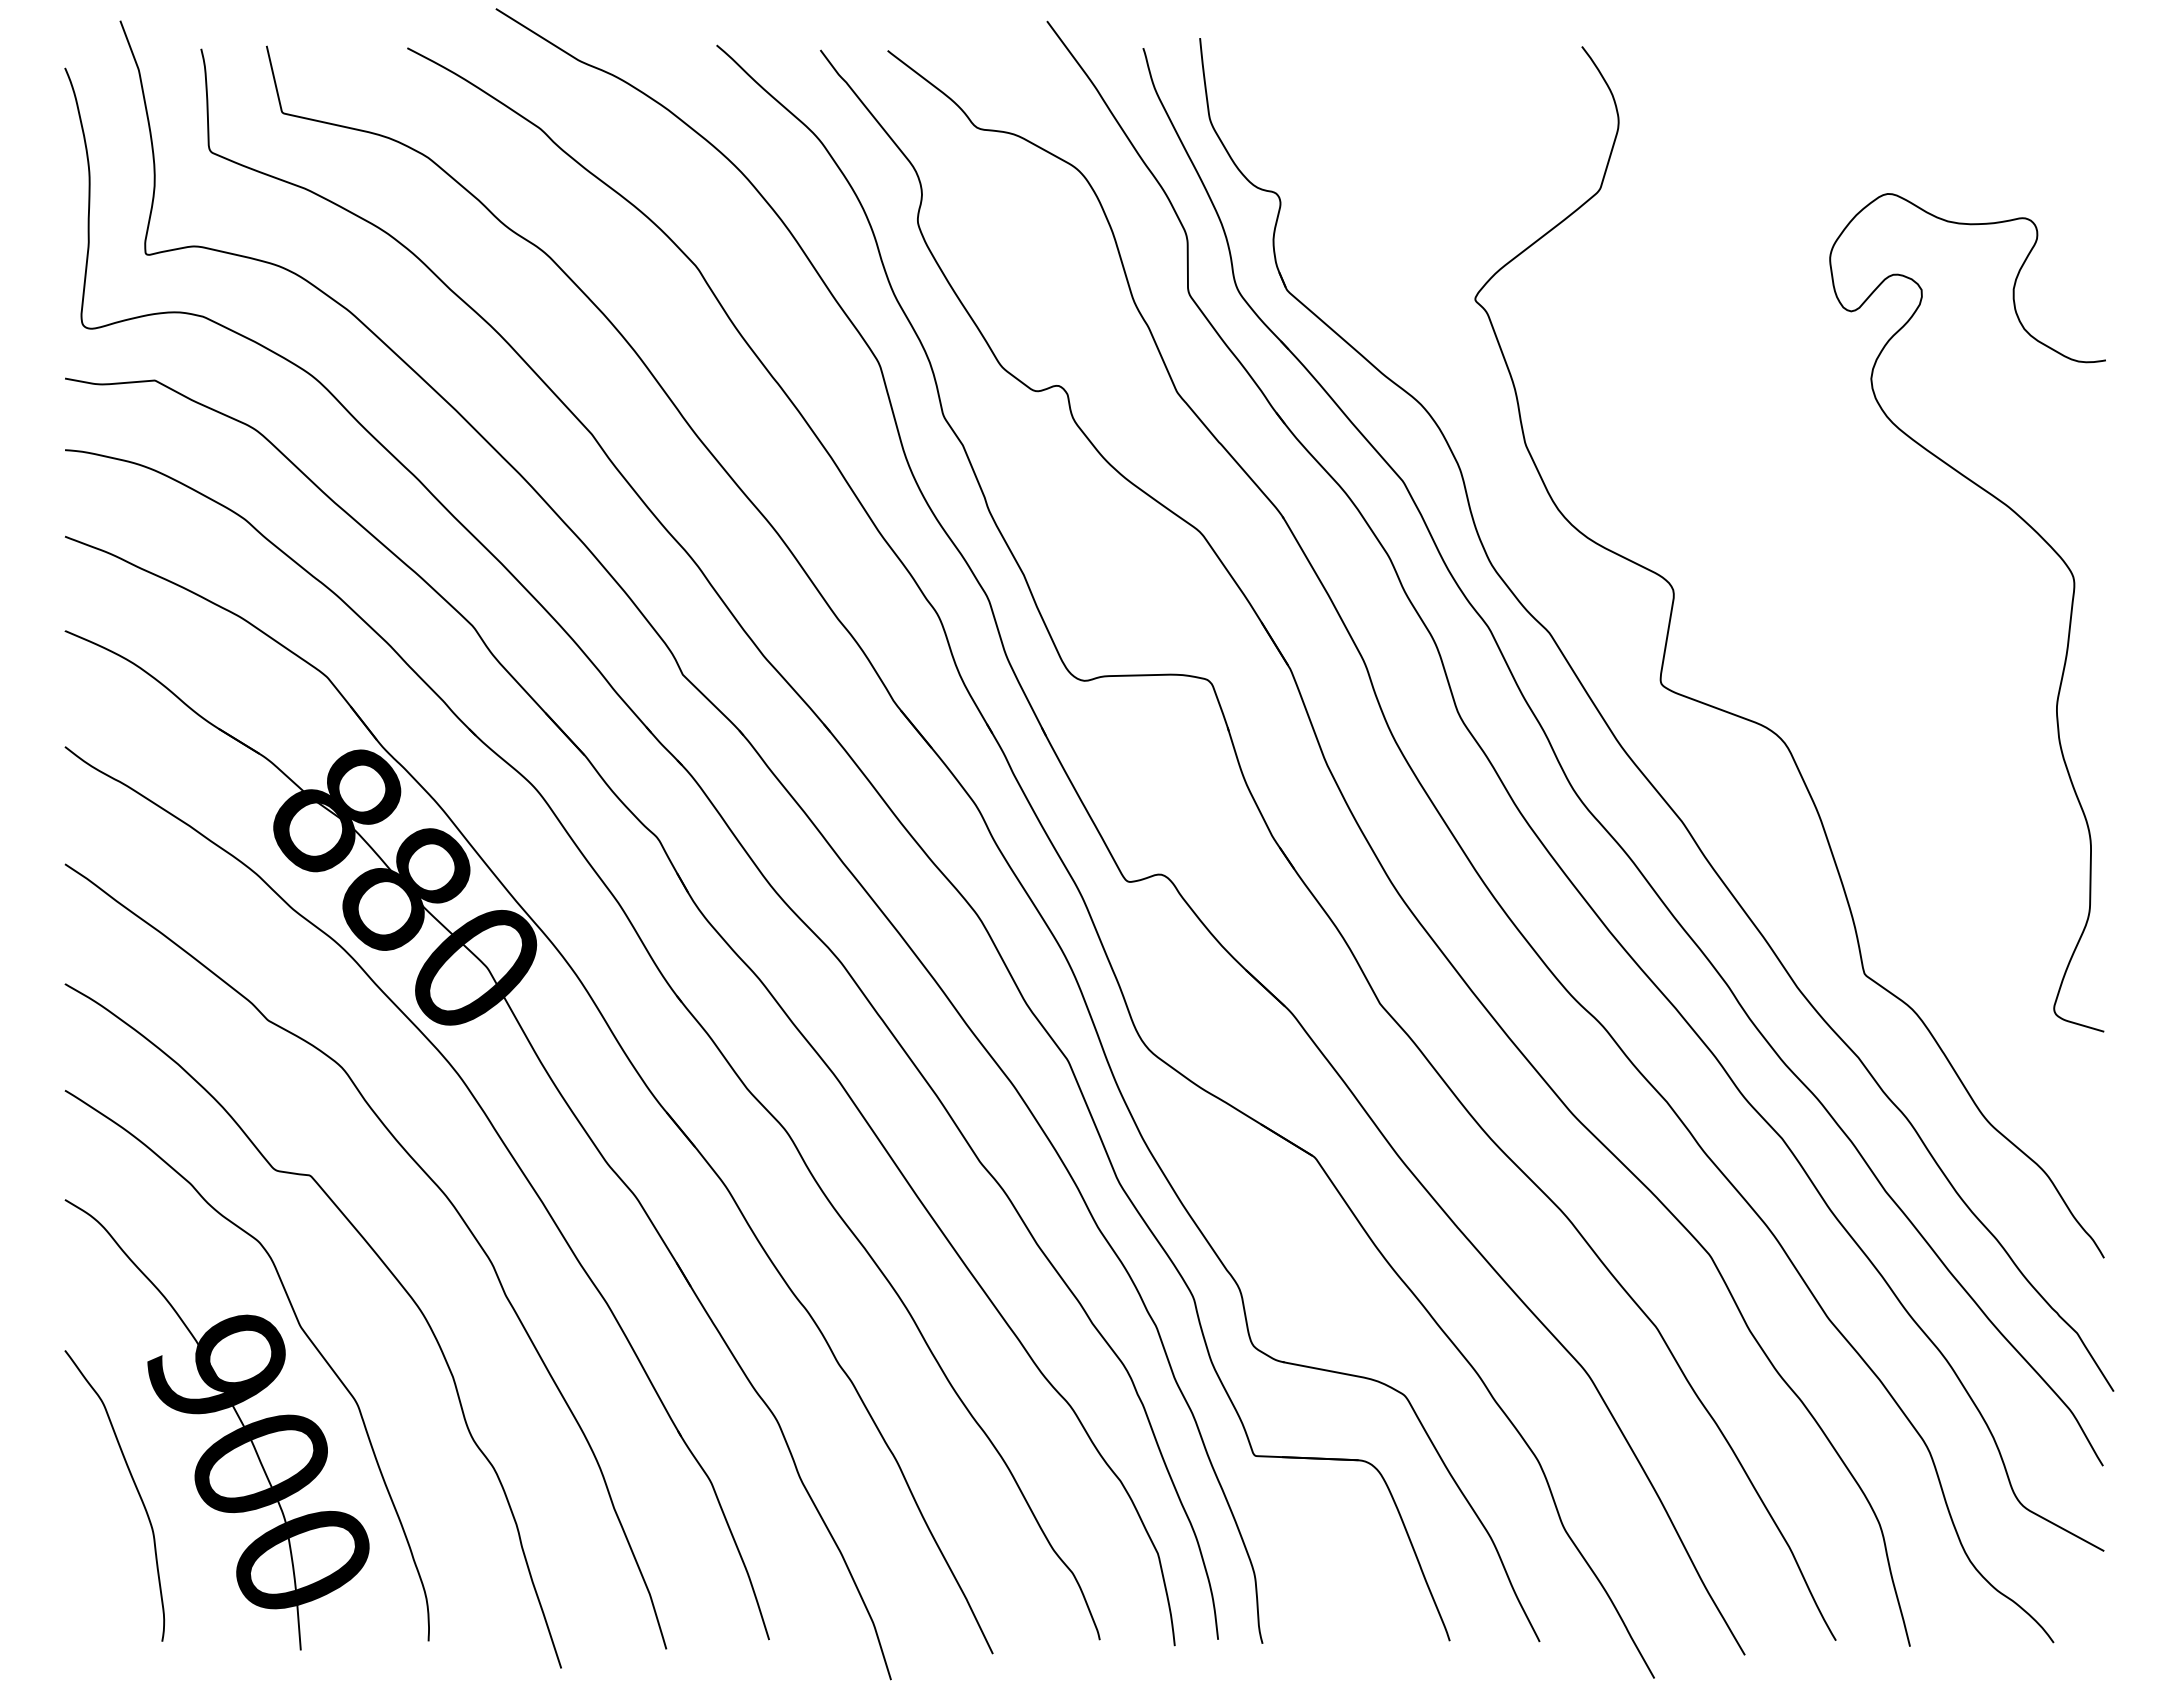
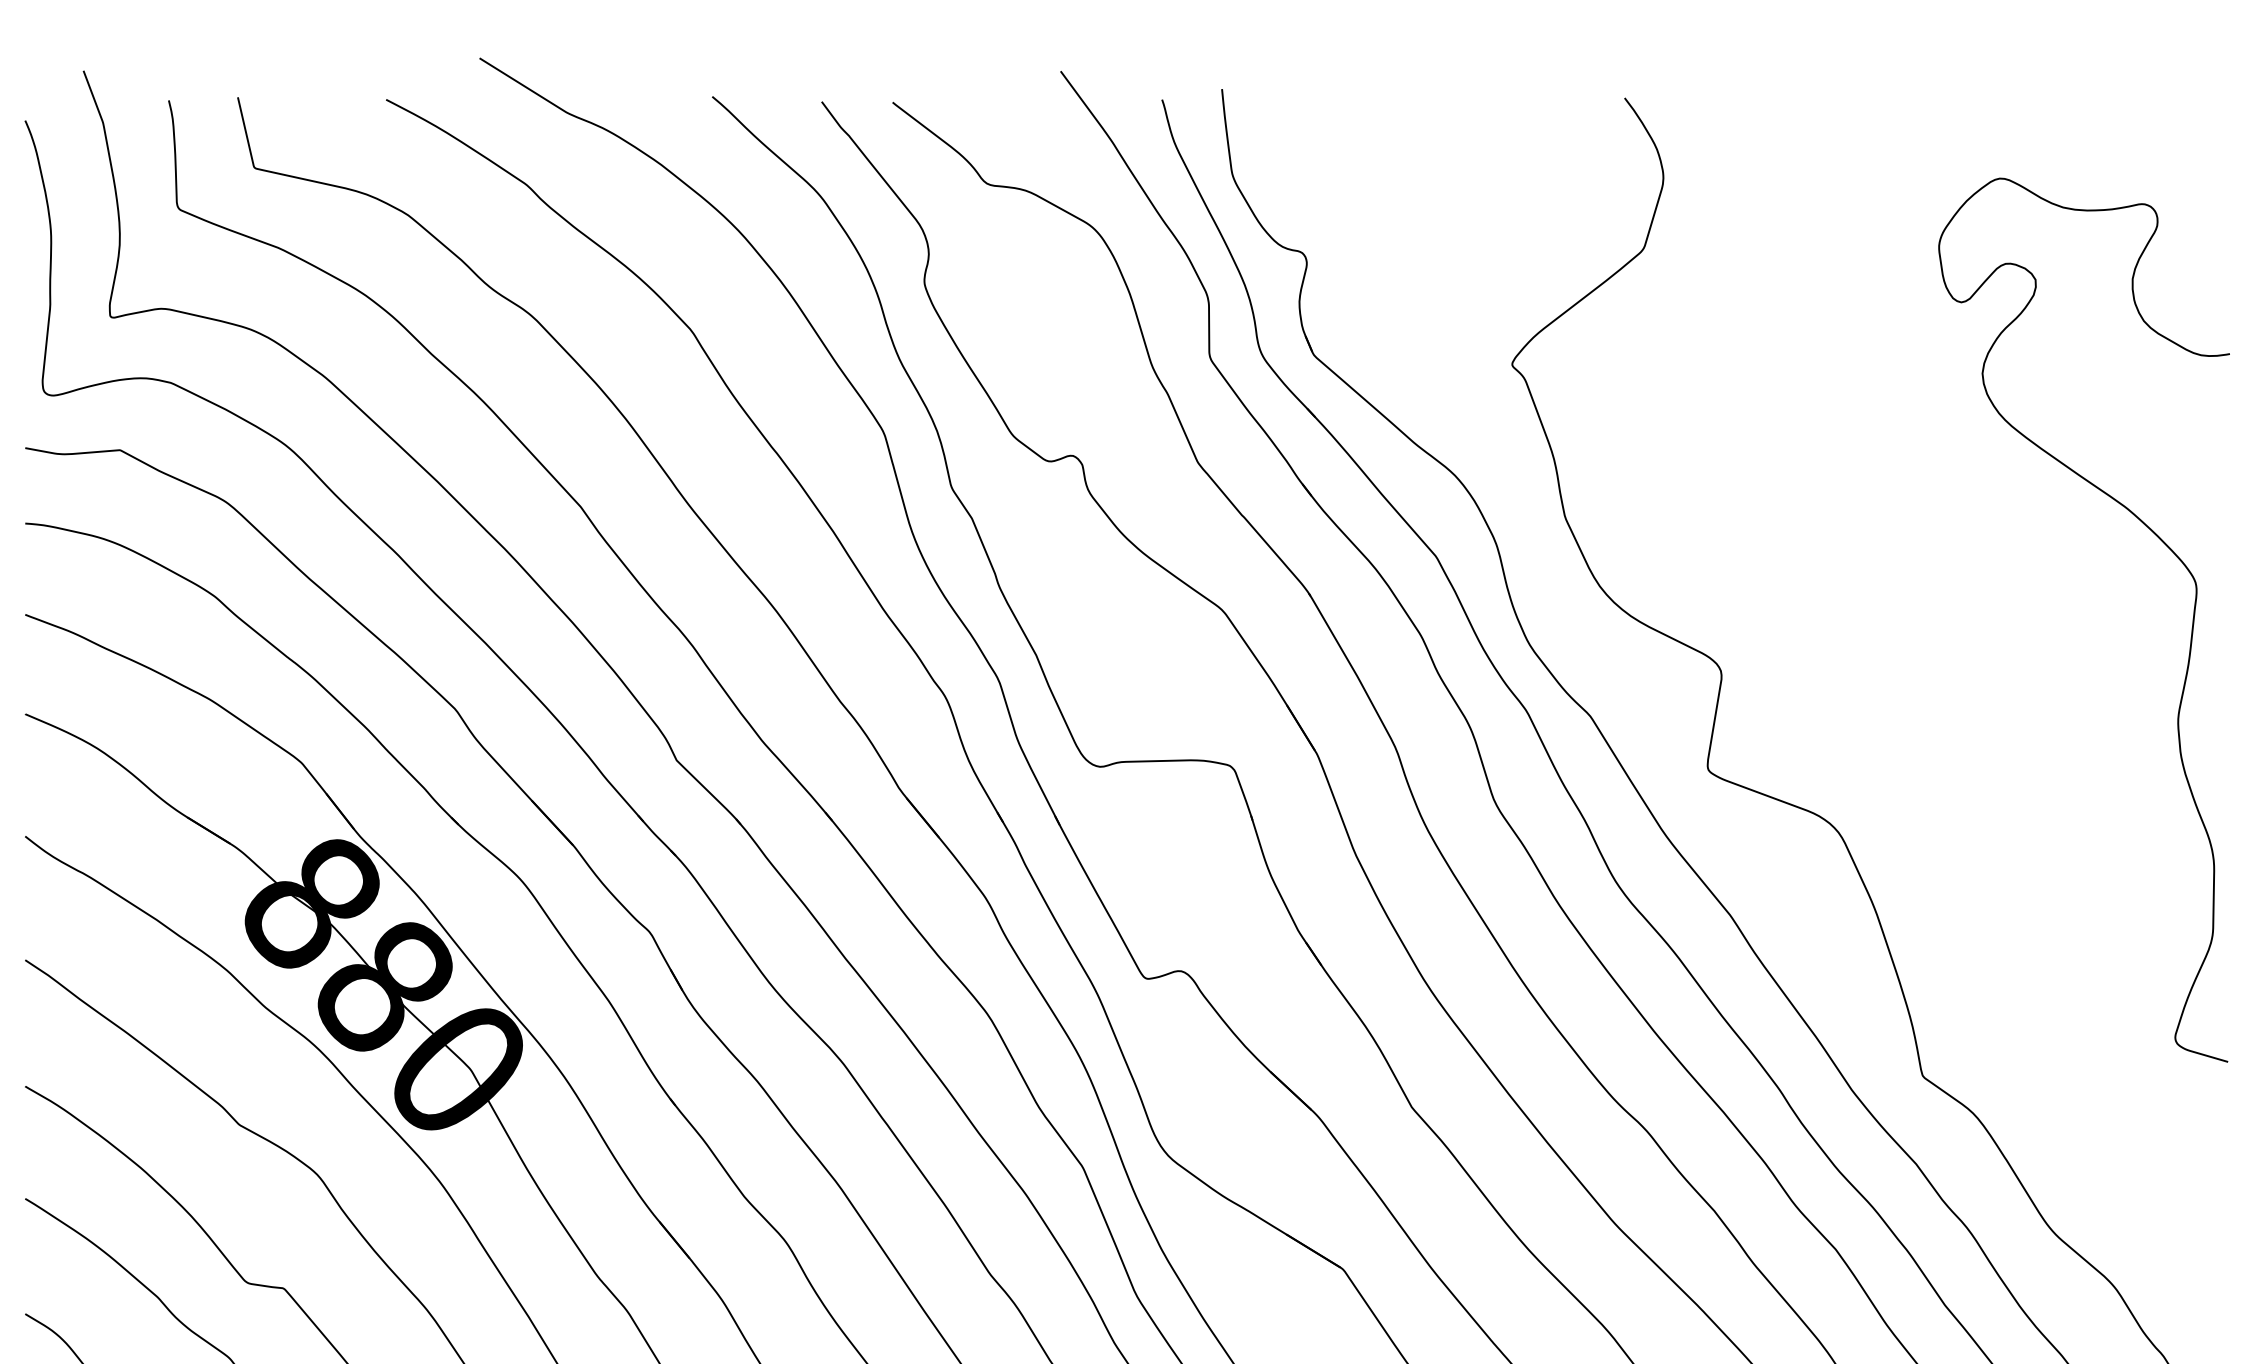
curve: (2069, 619) -> (2191, 627), moved

